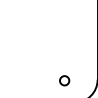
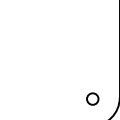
circle: (64, 80) -> (92, 98), moved

